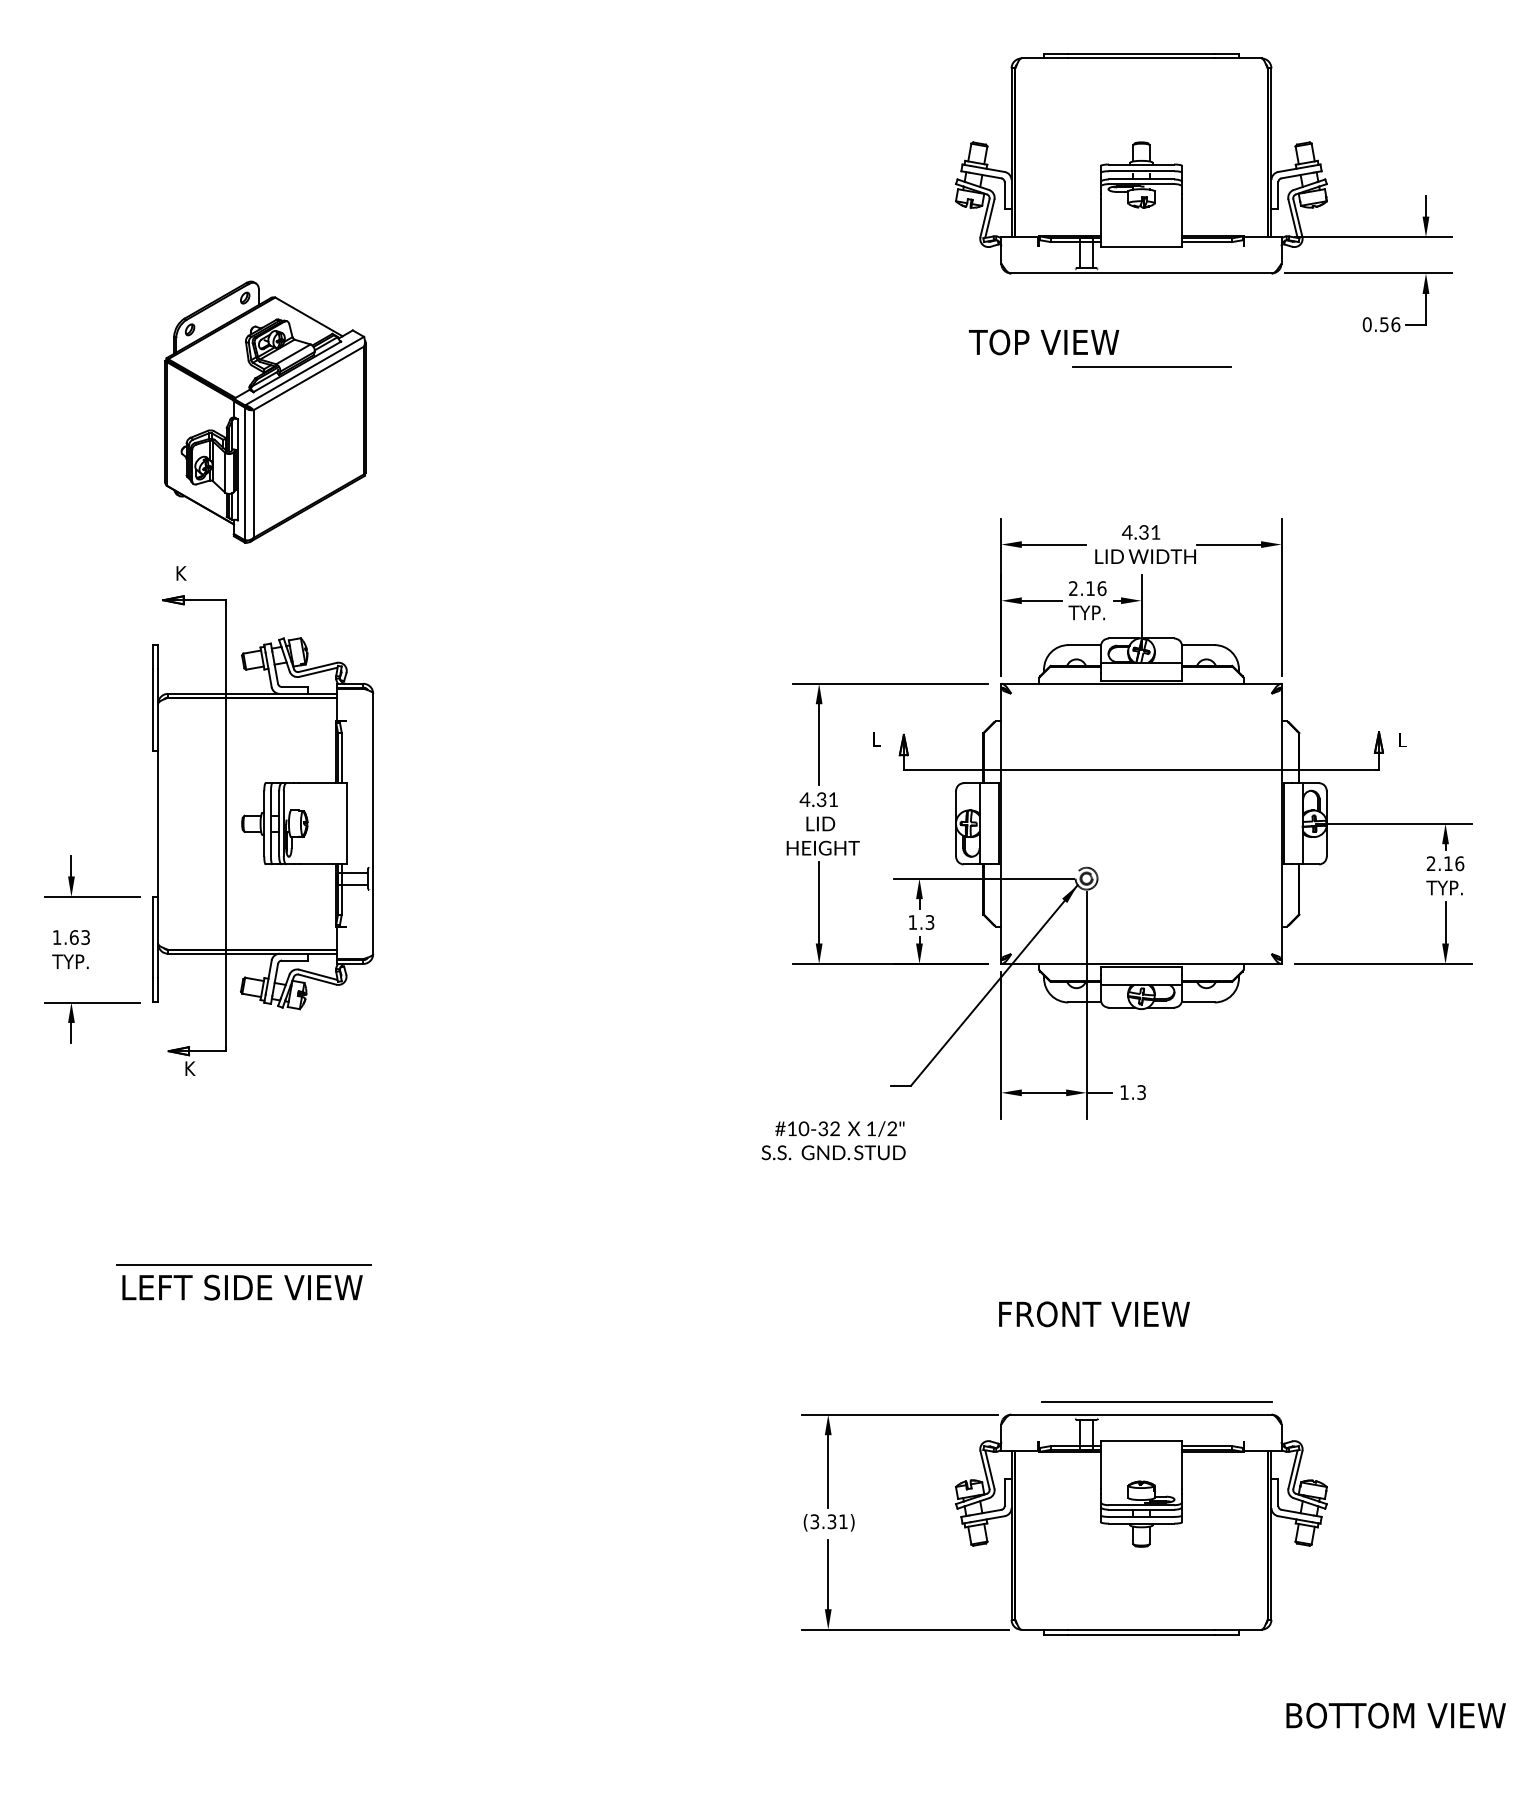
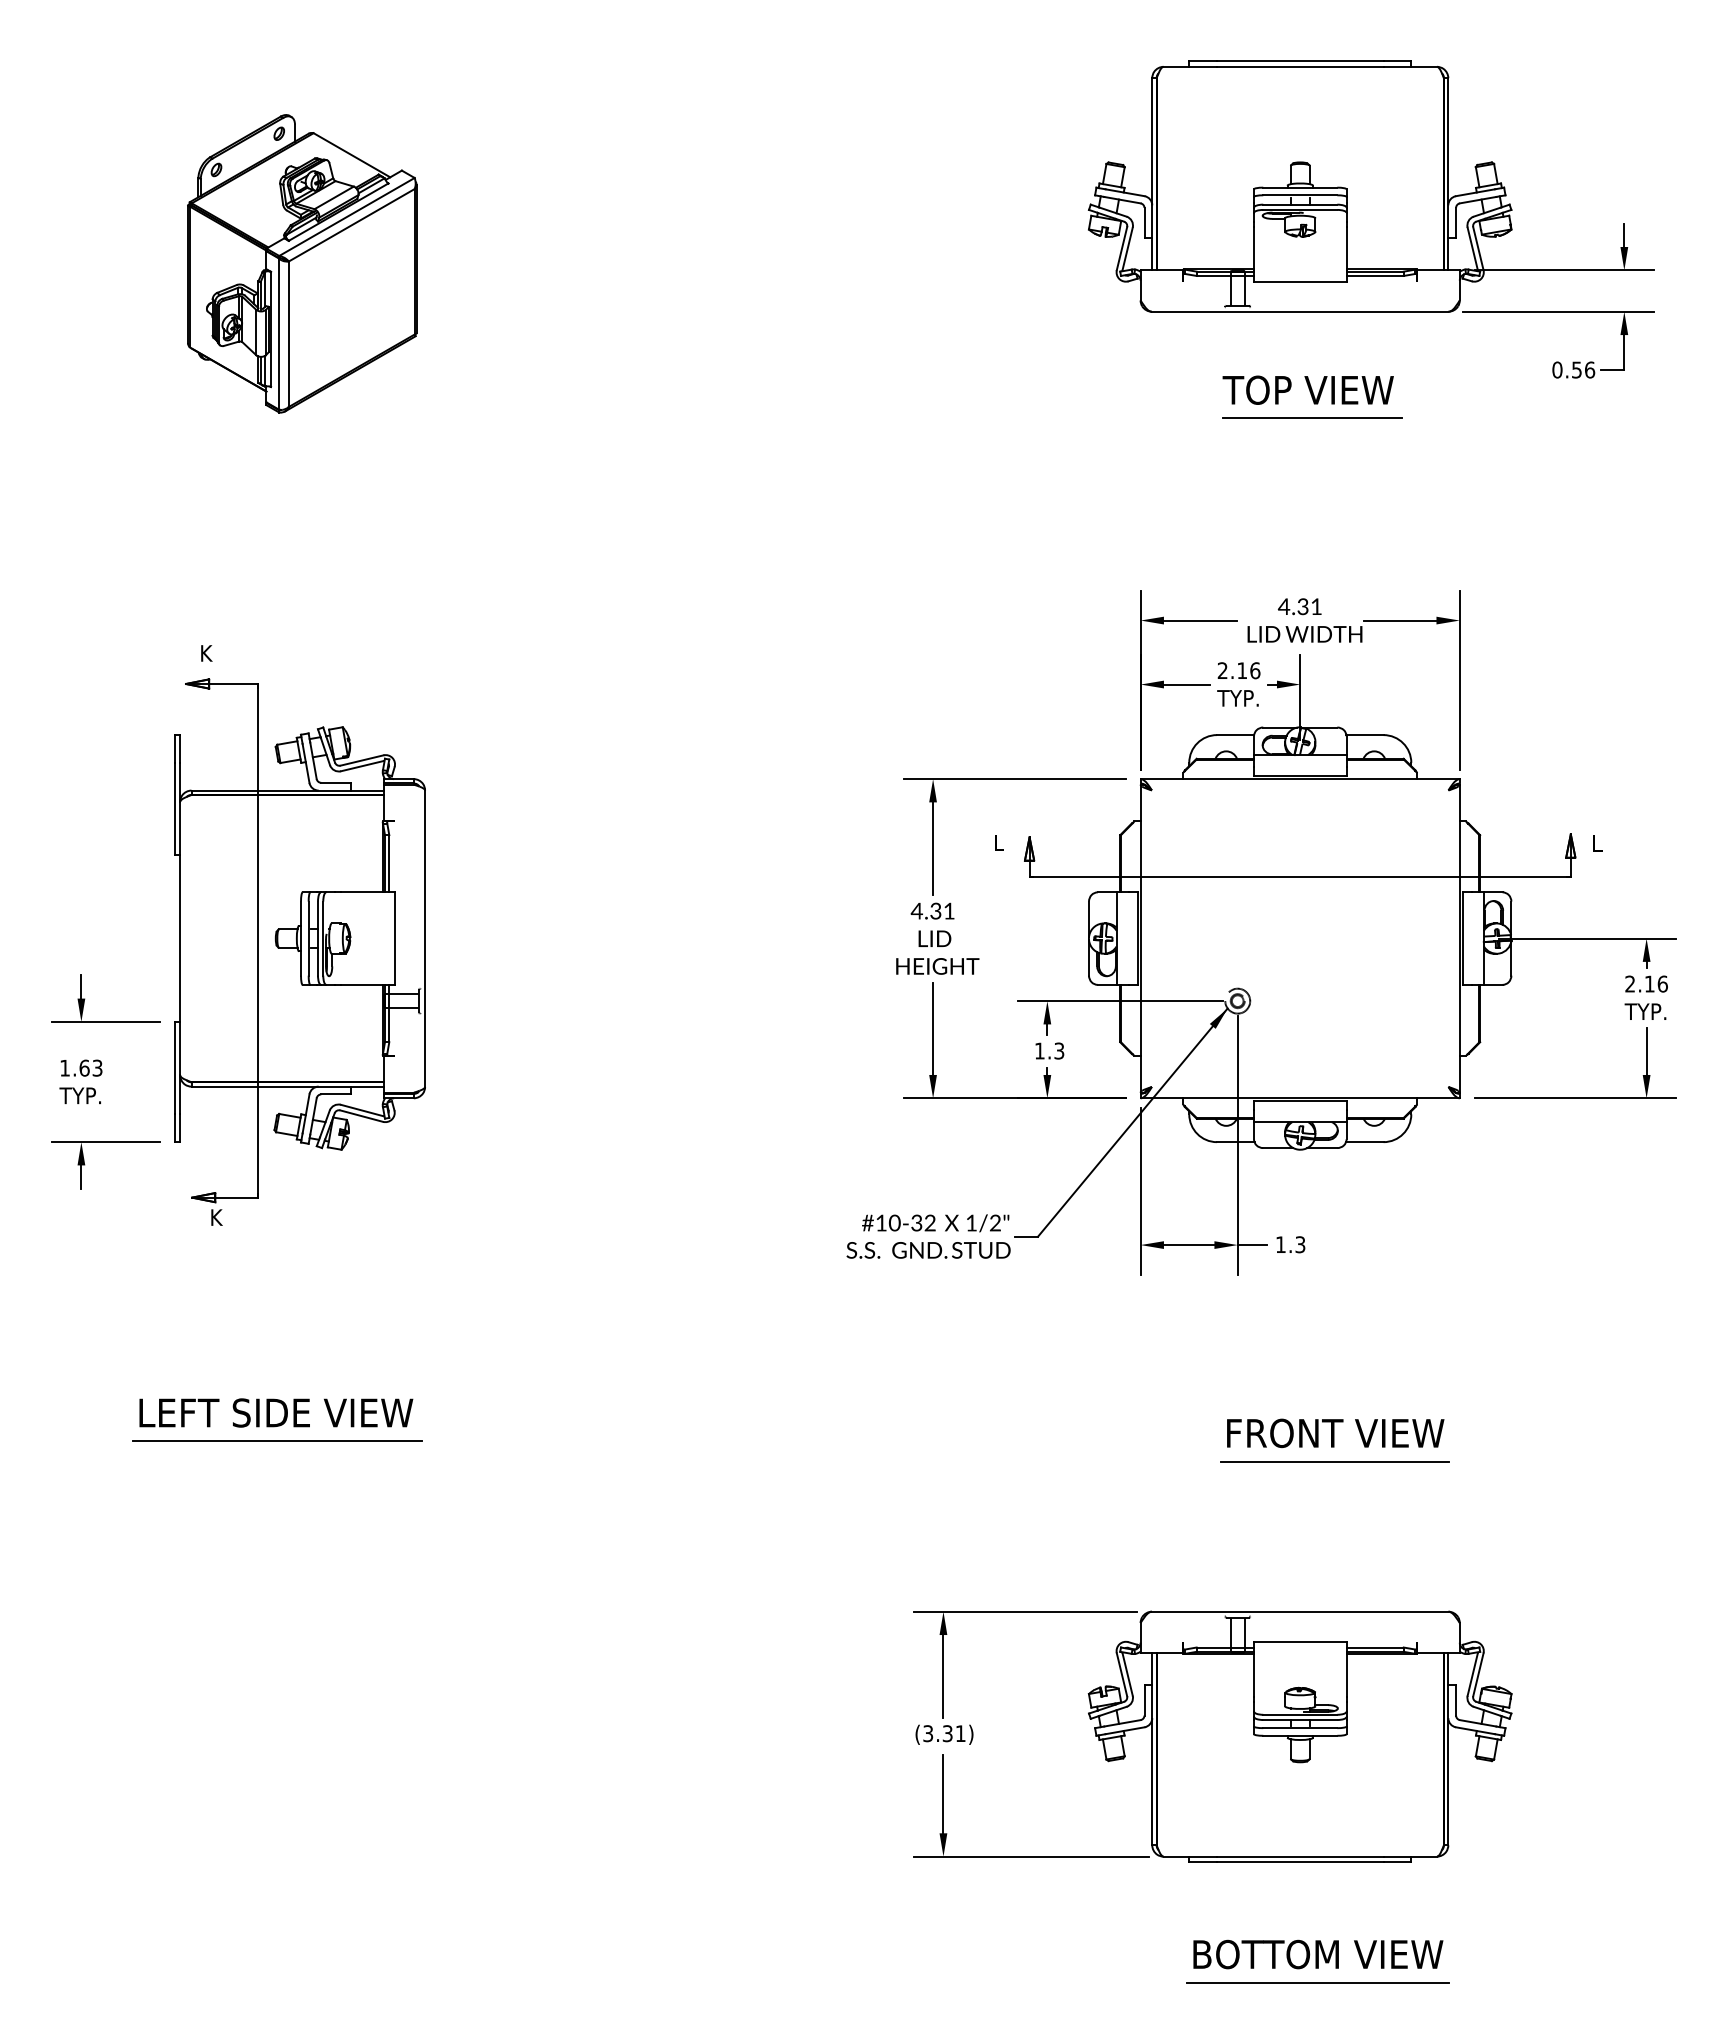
text: (1043, 341) -> (1307, 389), moved
part: (265, 411) -> (302, 263), moved
text: (833, 1140) -> (928, 1236), moved
line: (1171, 1282) -> (1334, 1461), added
text: (242, 1287) -> (276, 1412), moved
text: (1094, 1314) -> (1335, 1433), moved
line: (1156, 1402) -> (1317, 1982), moved
text: (1396, 1715) -> (1318, 1954), moved

